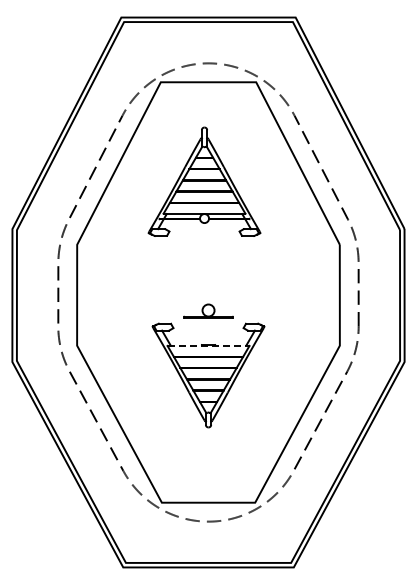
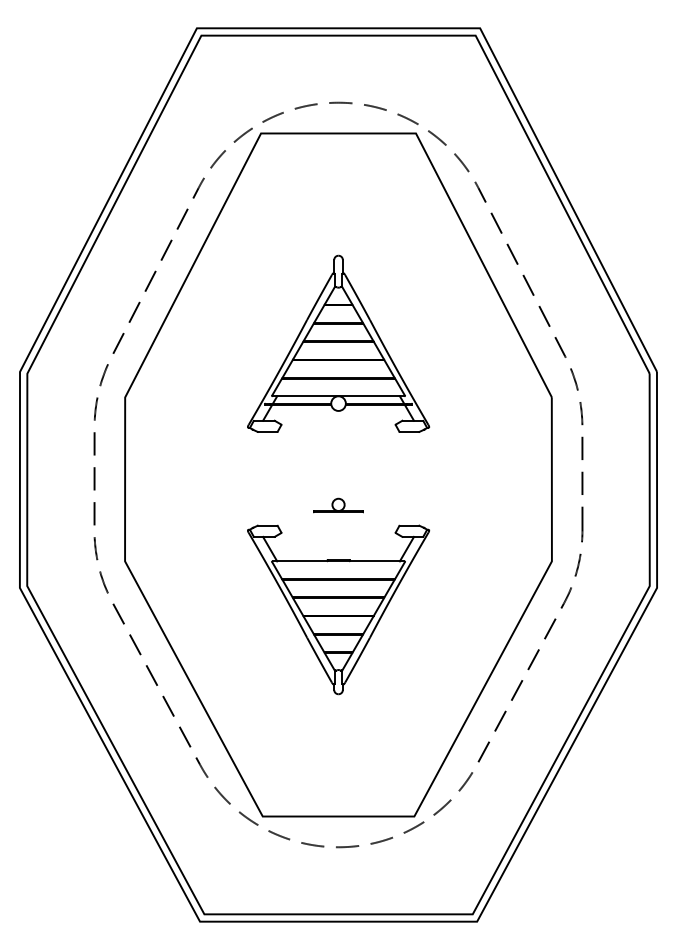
part: (204, 181) -> (338, 343), moved
part: (208, 311) -> (338, 505), size x0.62
line: (208, 345) -> (338, 561), dashed -> solid

